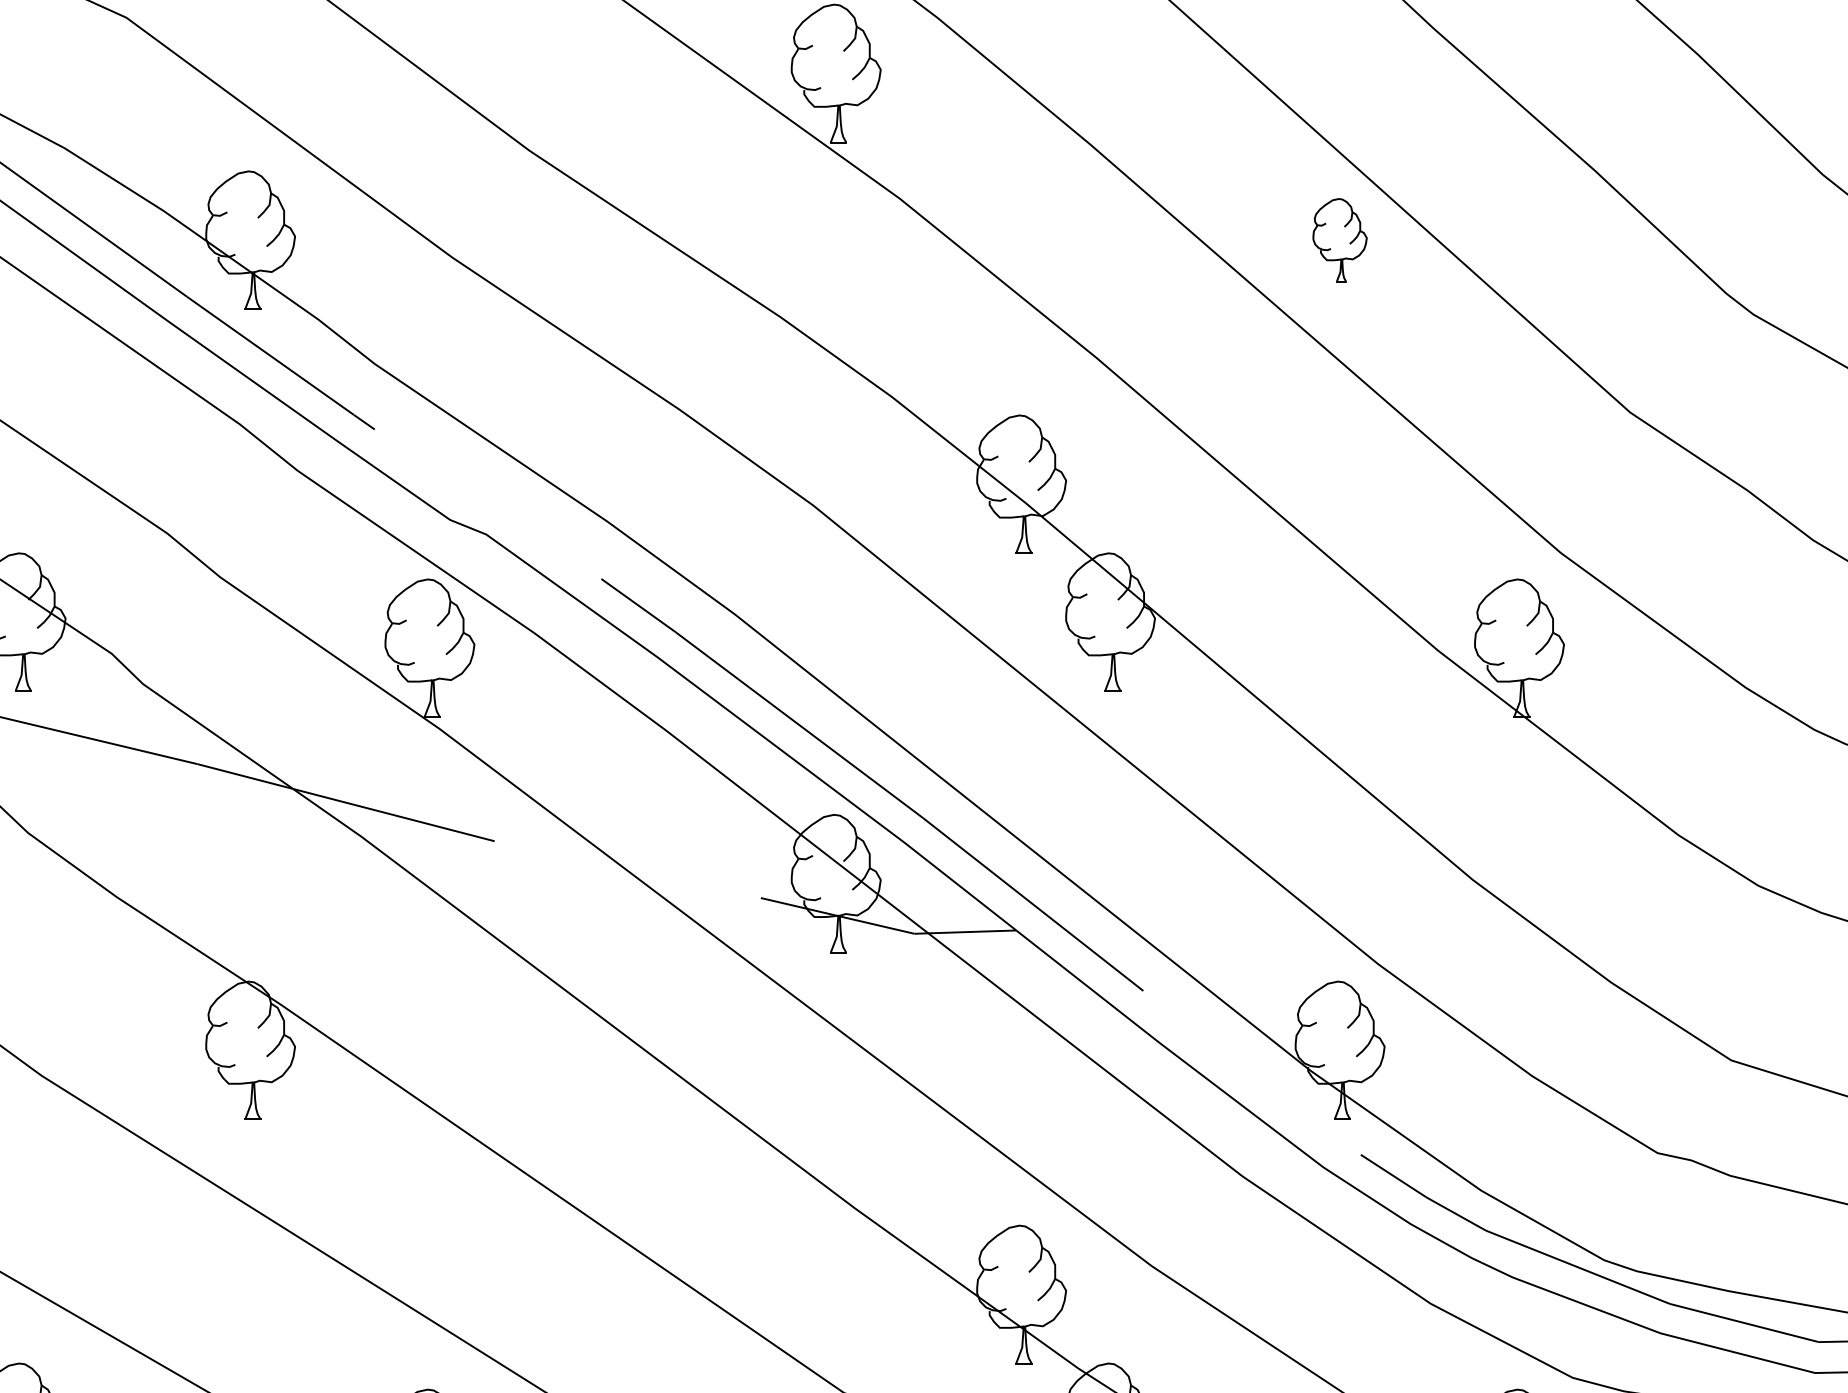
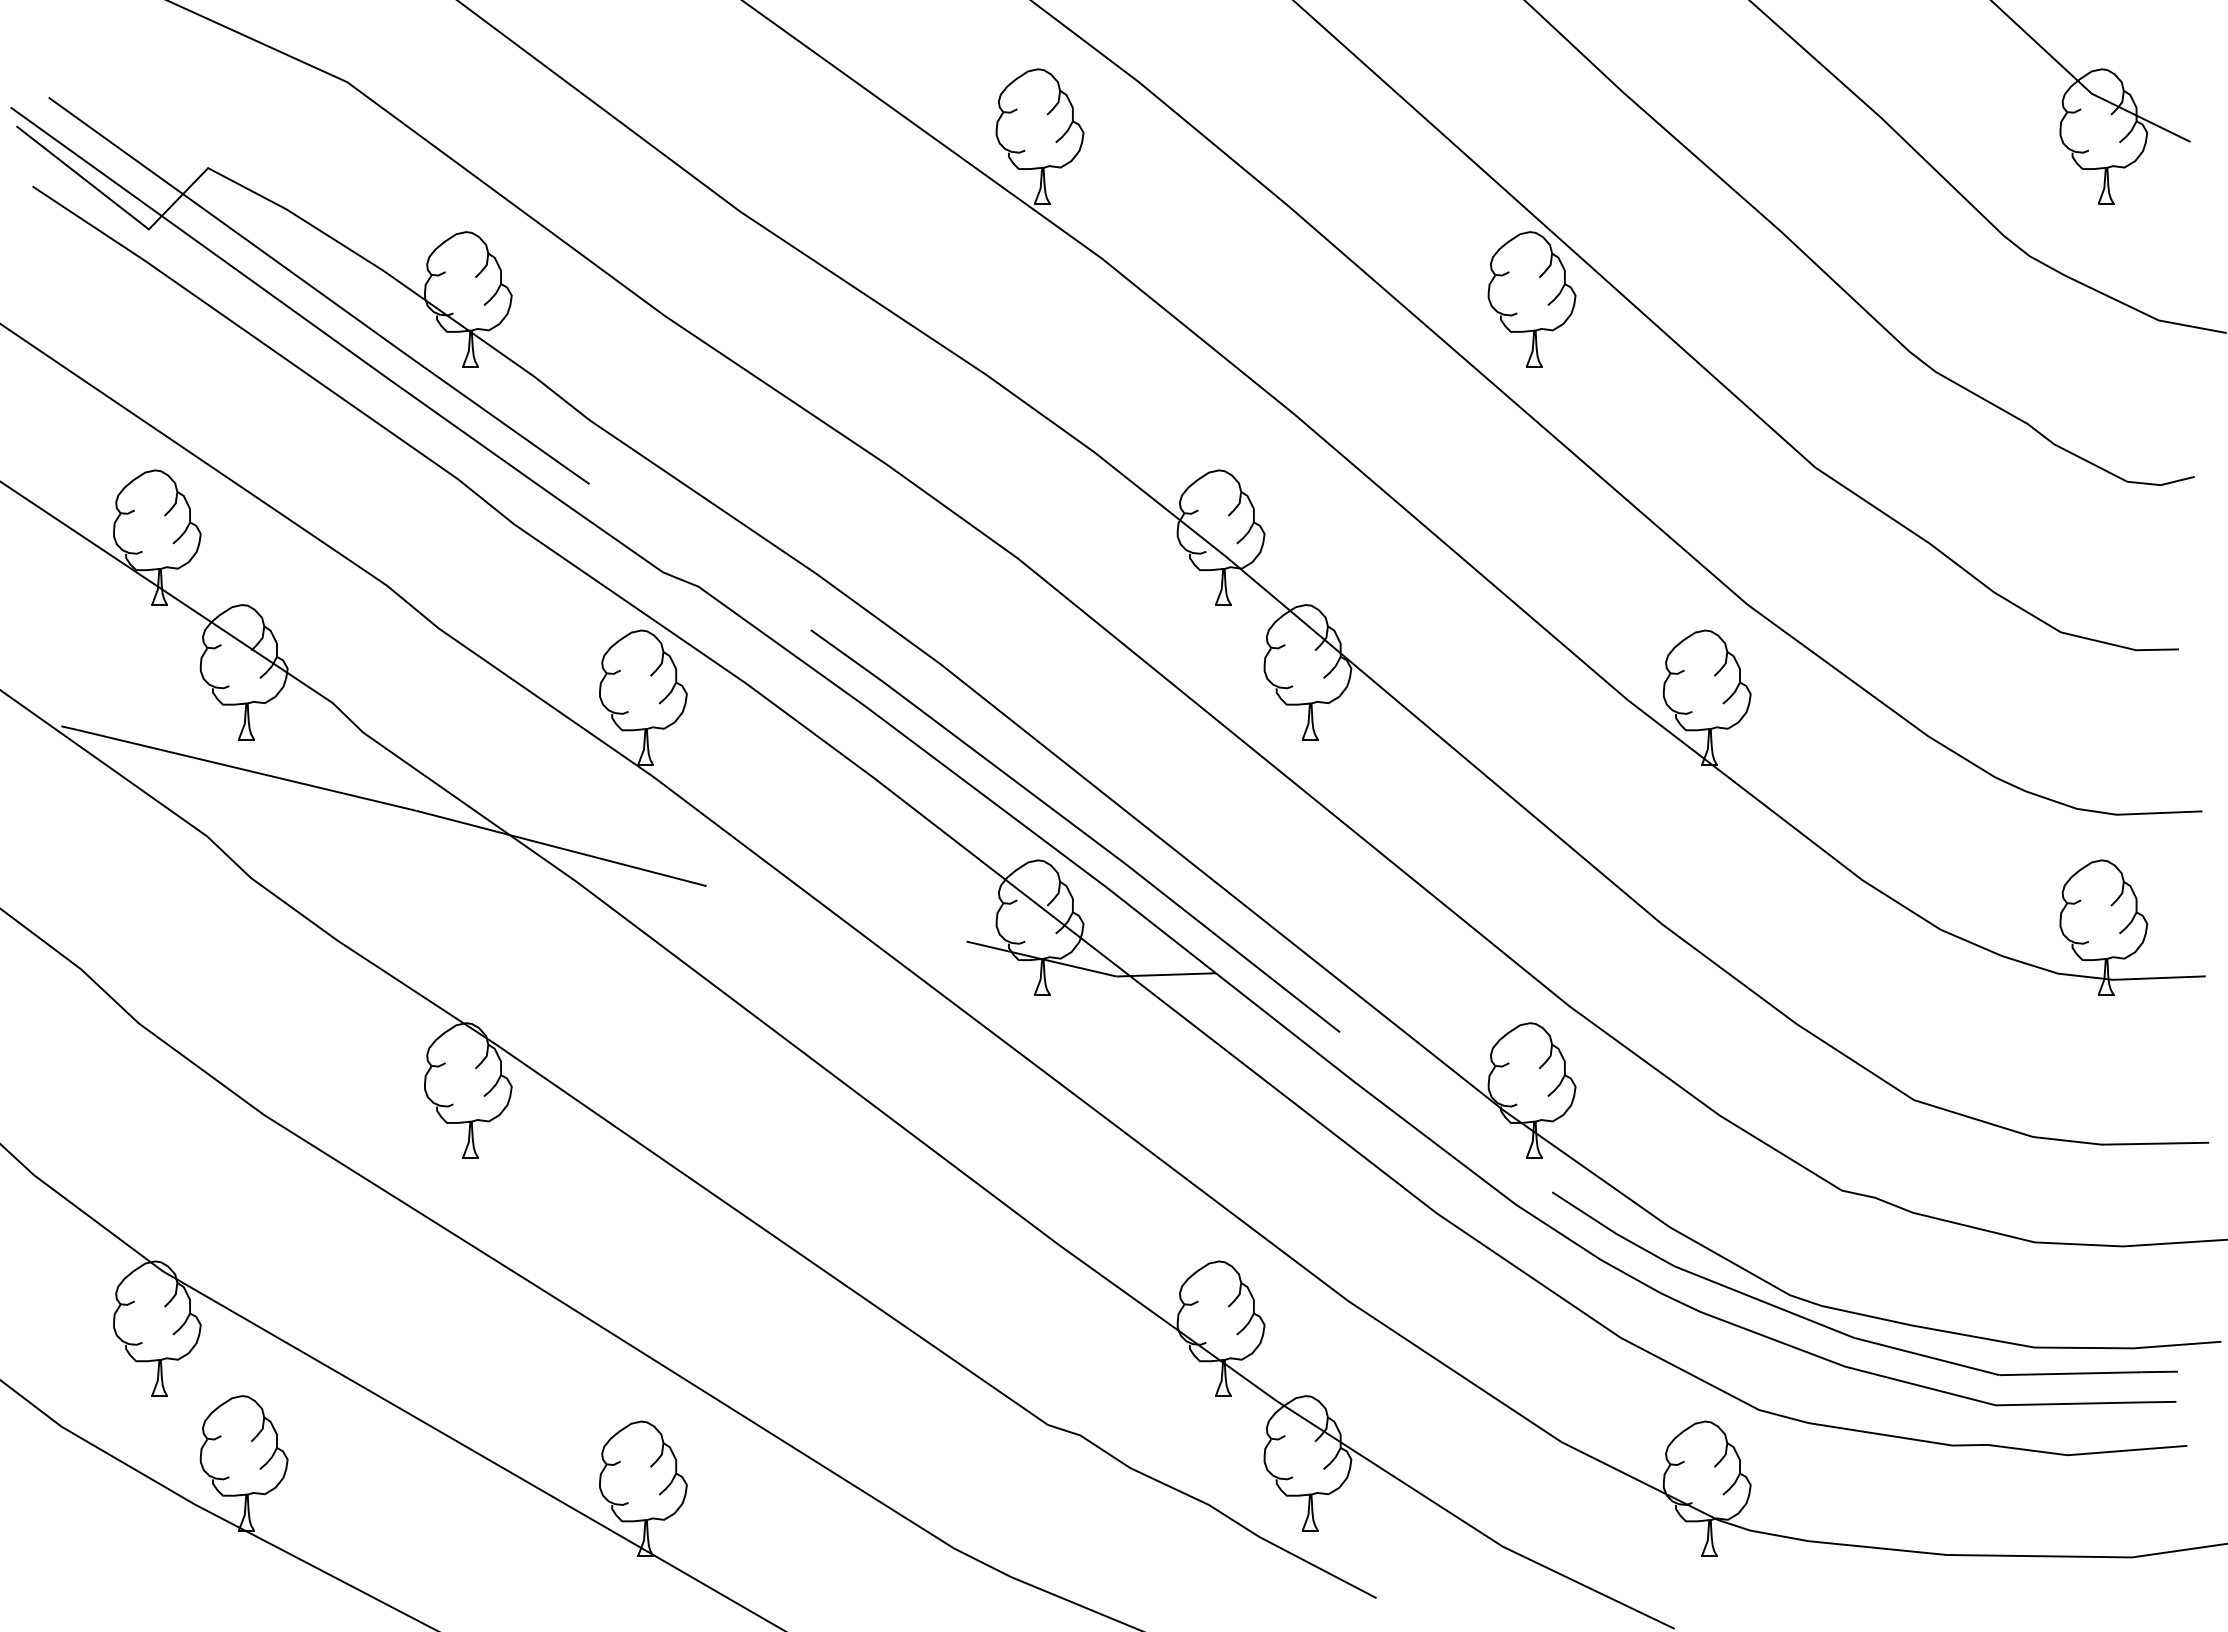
part: (1339, 240) -> (1531, 299), size x1.67

